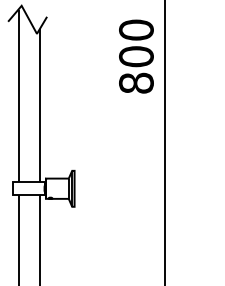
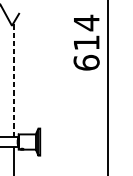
text: (136, 56) -> (86, 42), 800 -> 614
line: (39, 105) -> (13, 79), solid -> dashed

